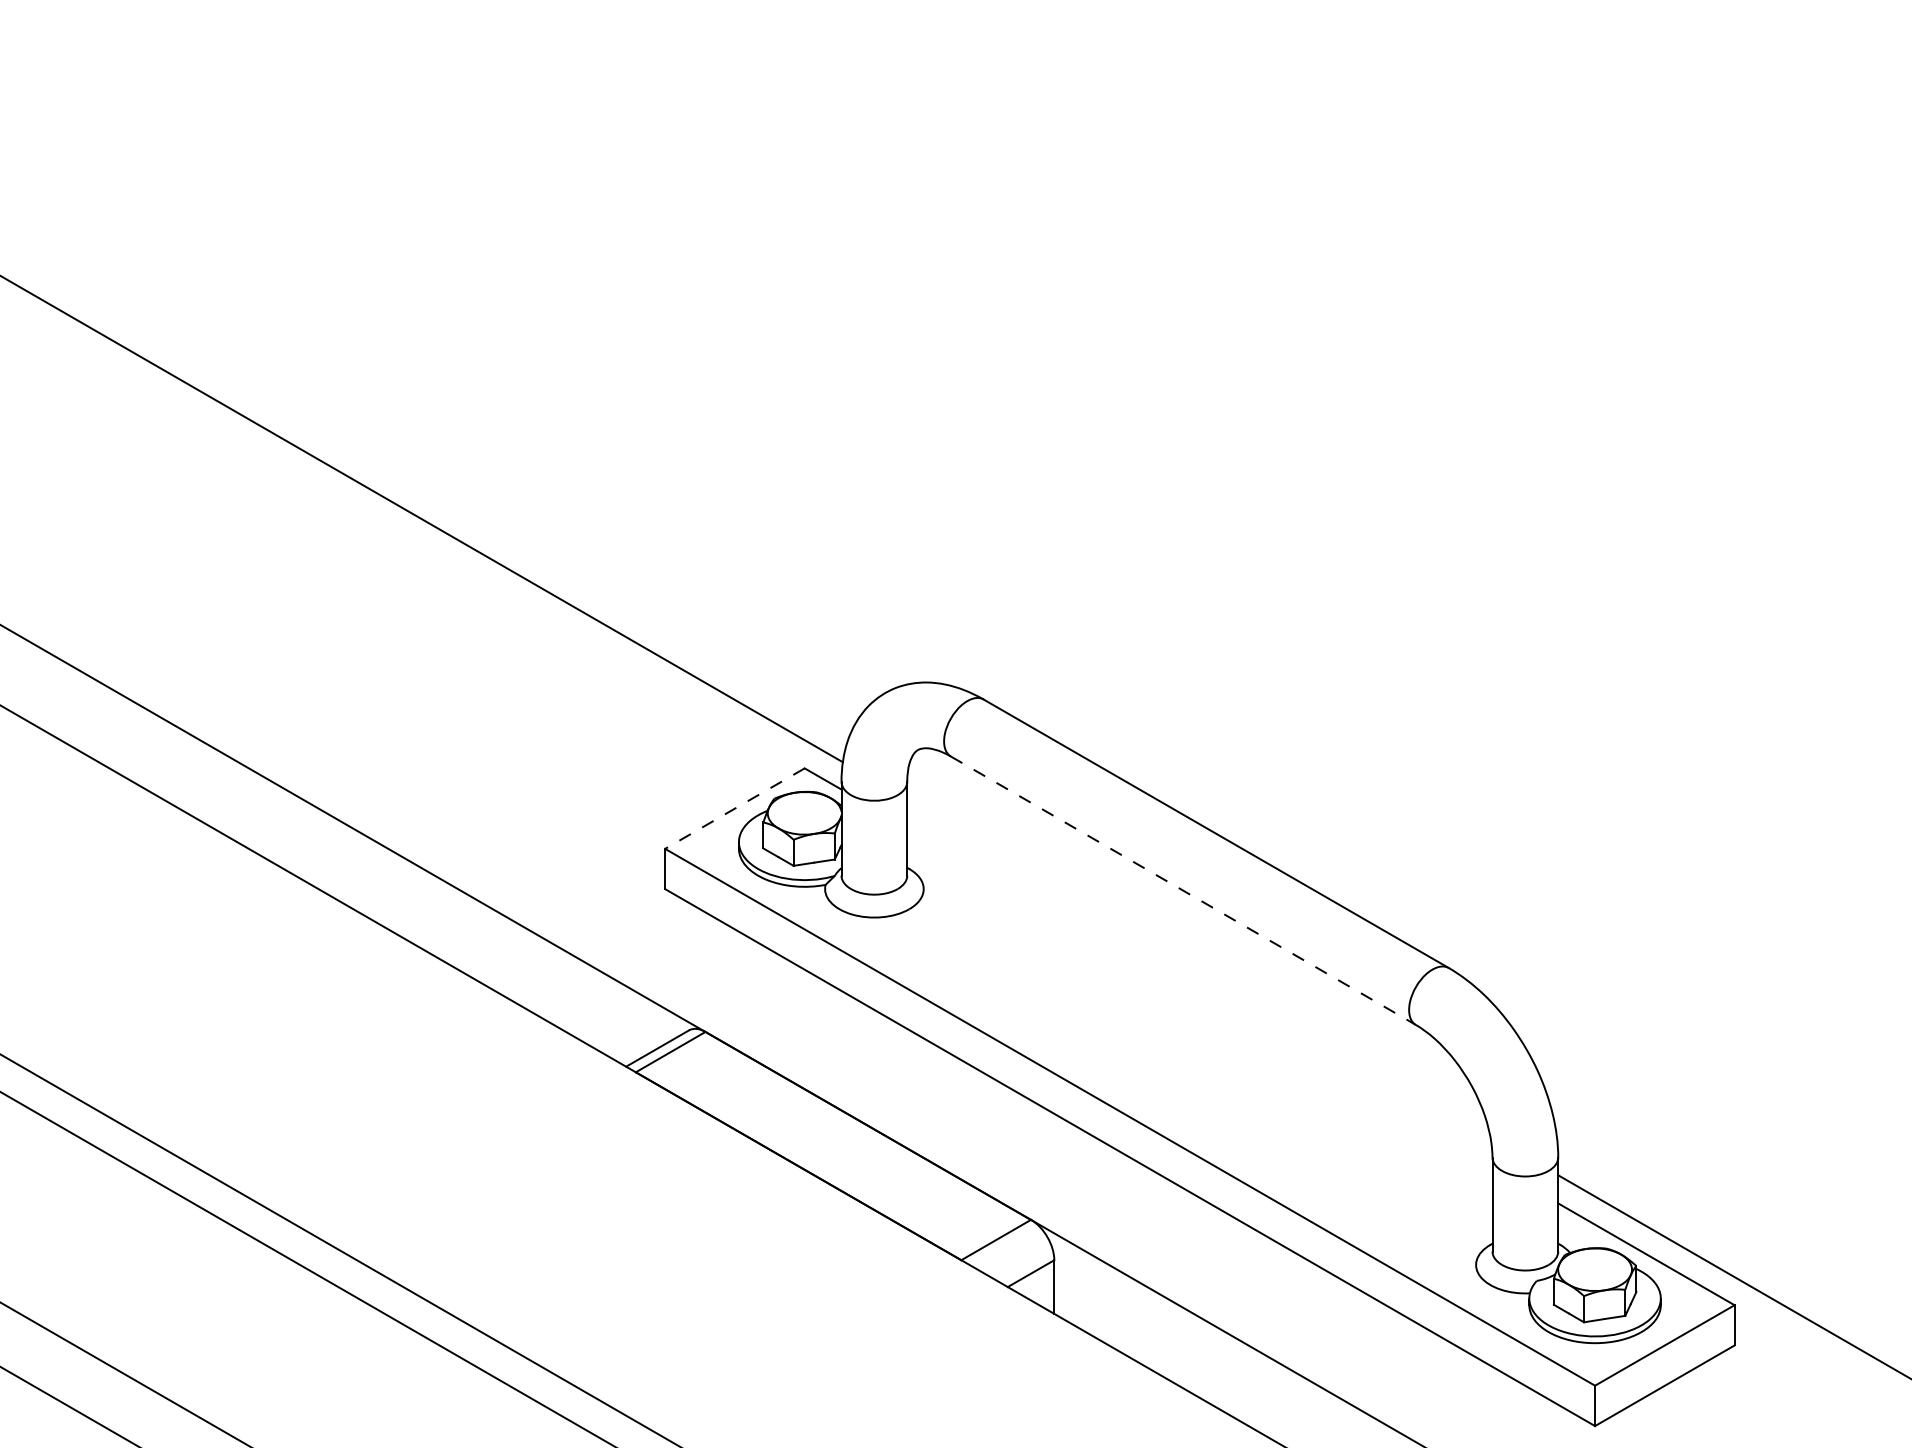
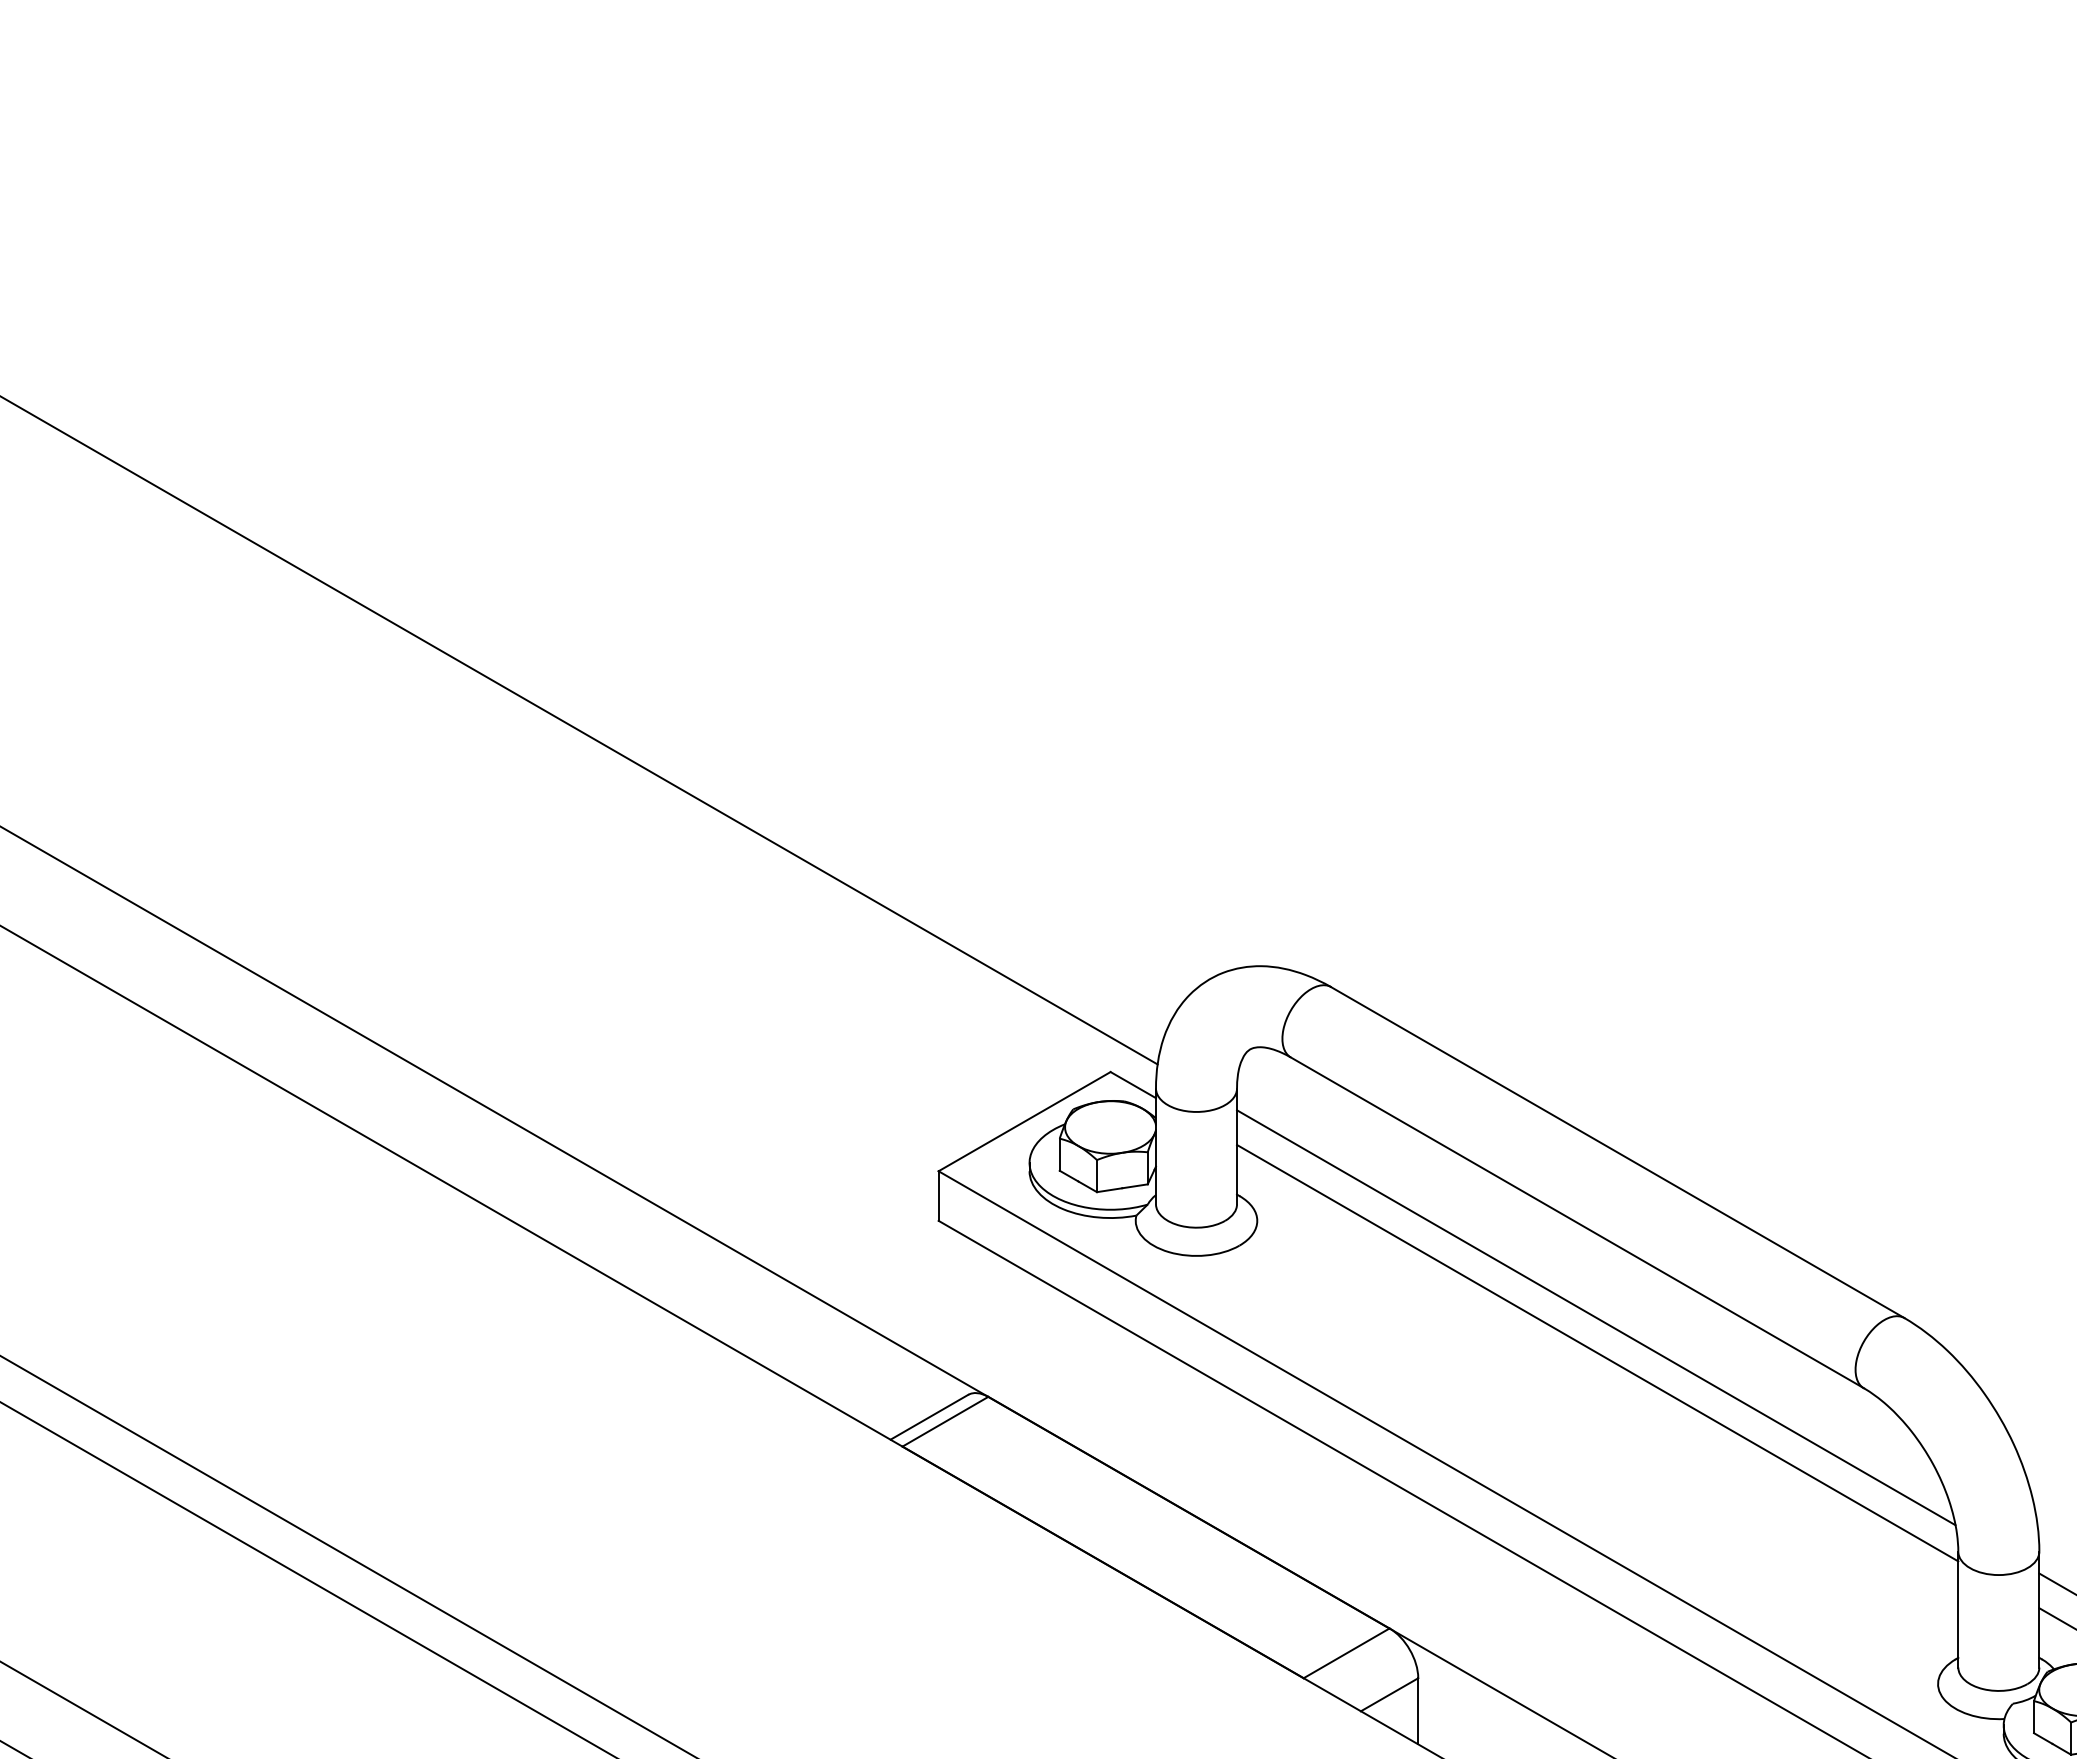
line: (734, 808) -> (1024, 1121), dashed -> solid
line: (1183, 891) -> (1577, 1223), dashed -> solid
line: (1198, 967) -> (1595, 1317), added
line: (1199, 996) -> (1597, 1353), added

